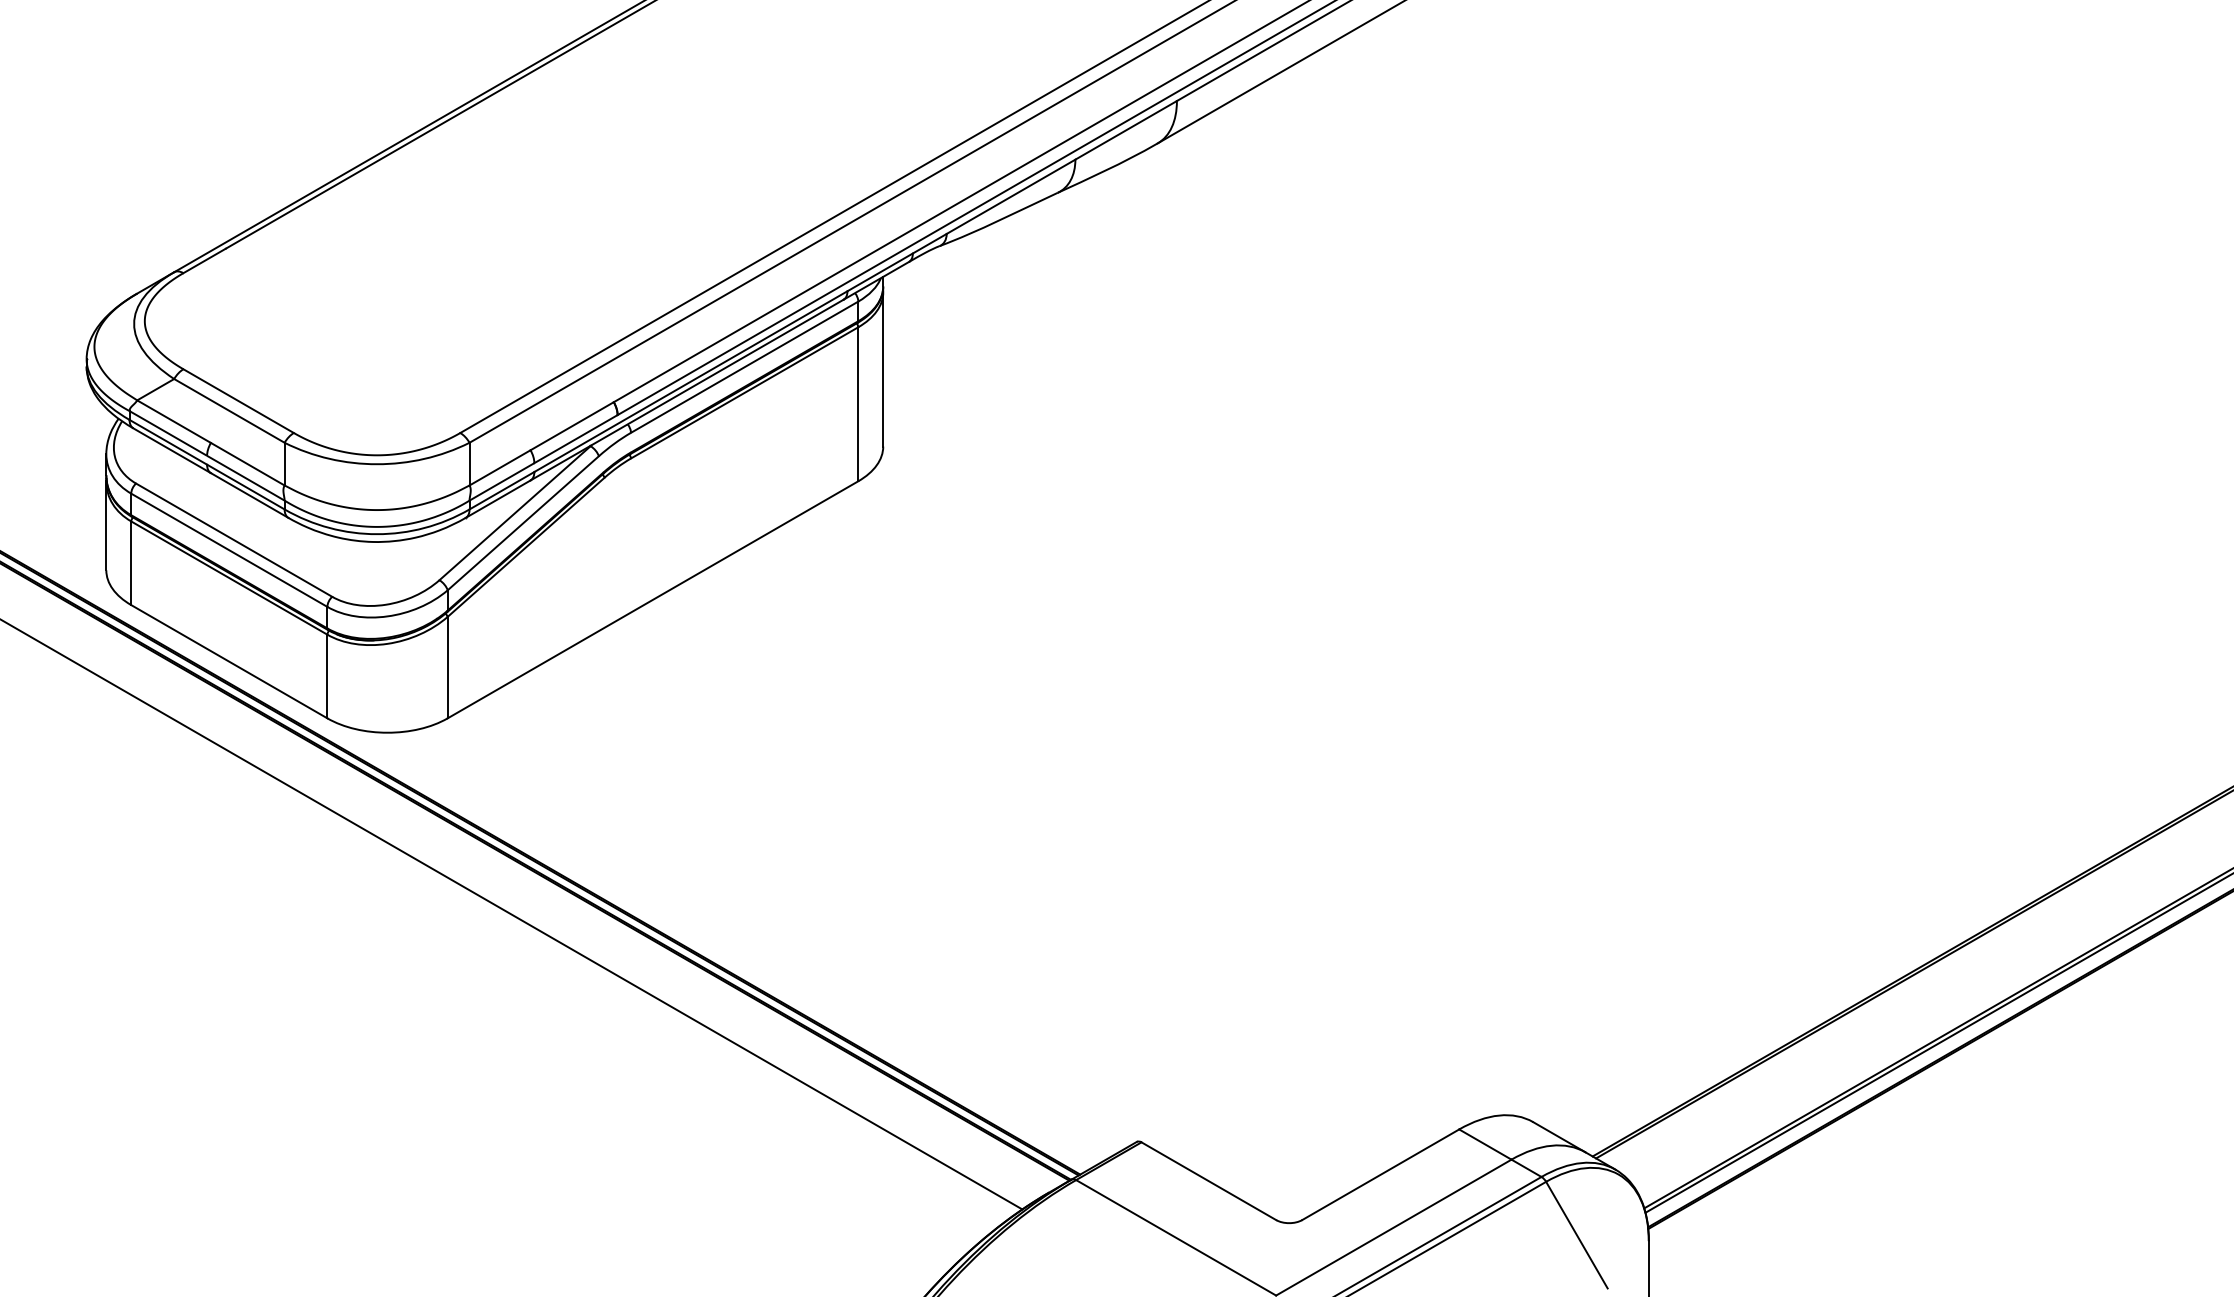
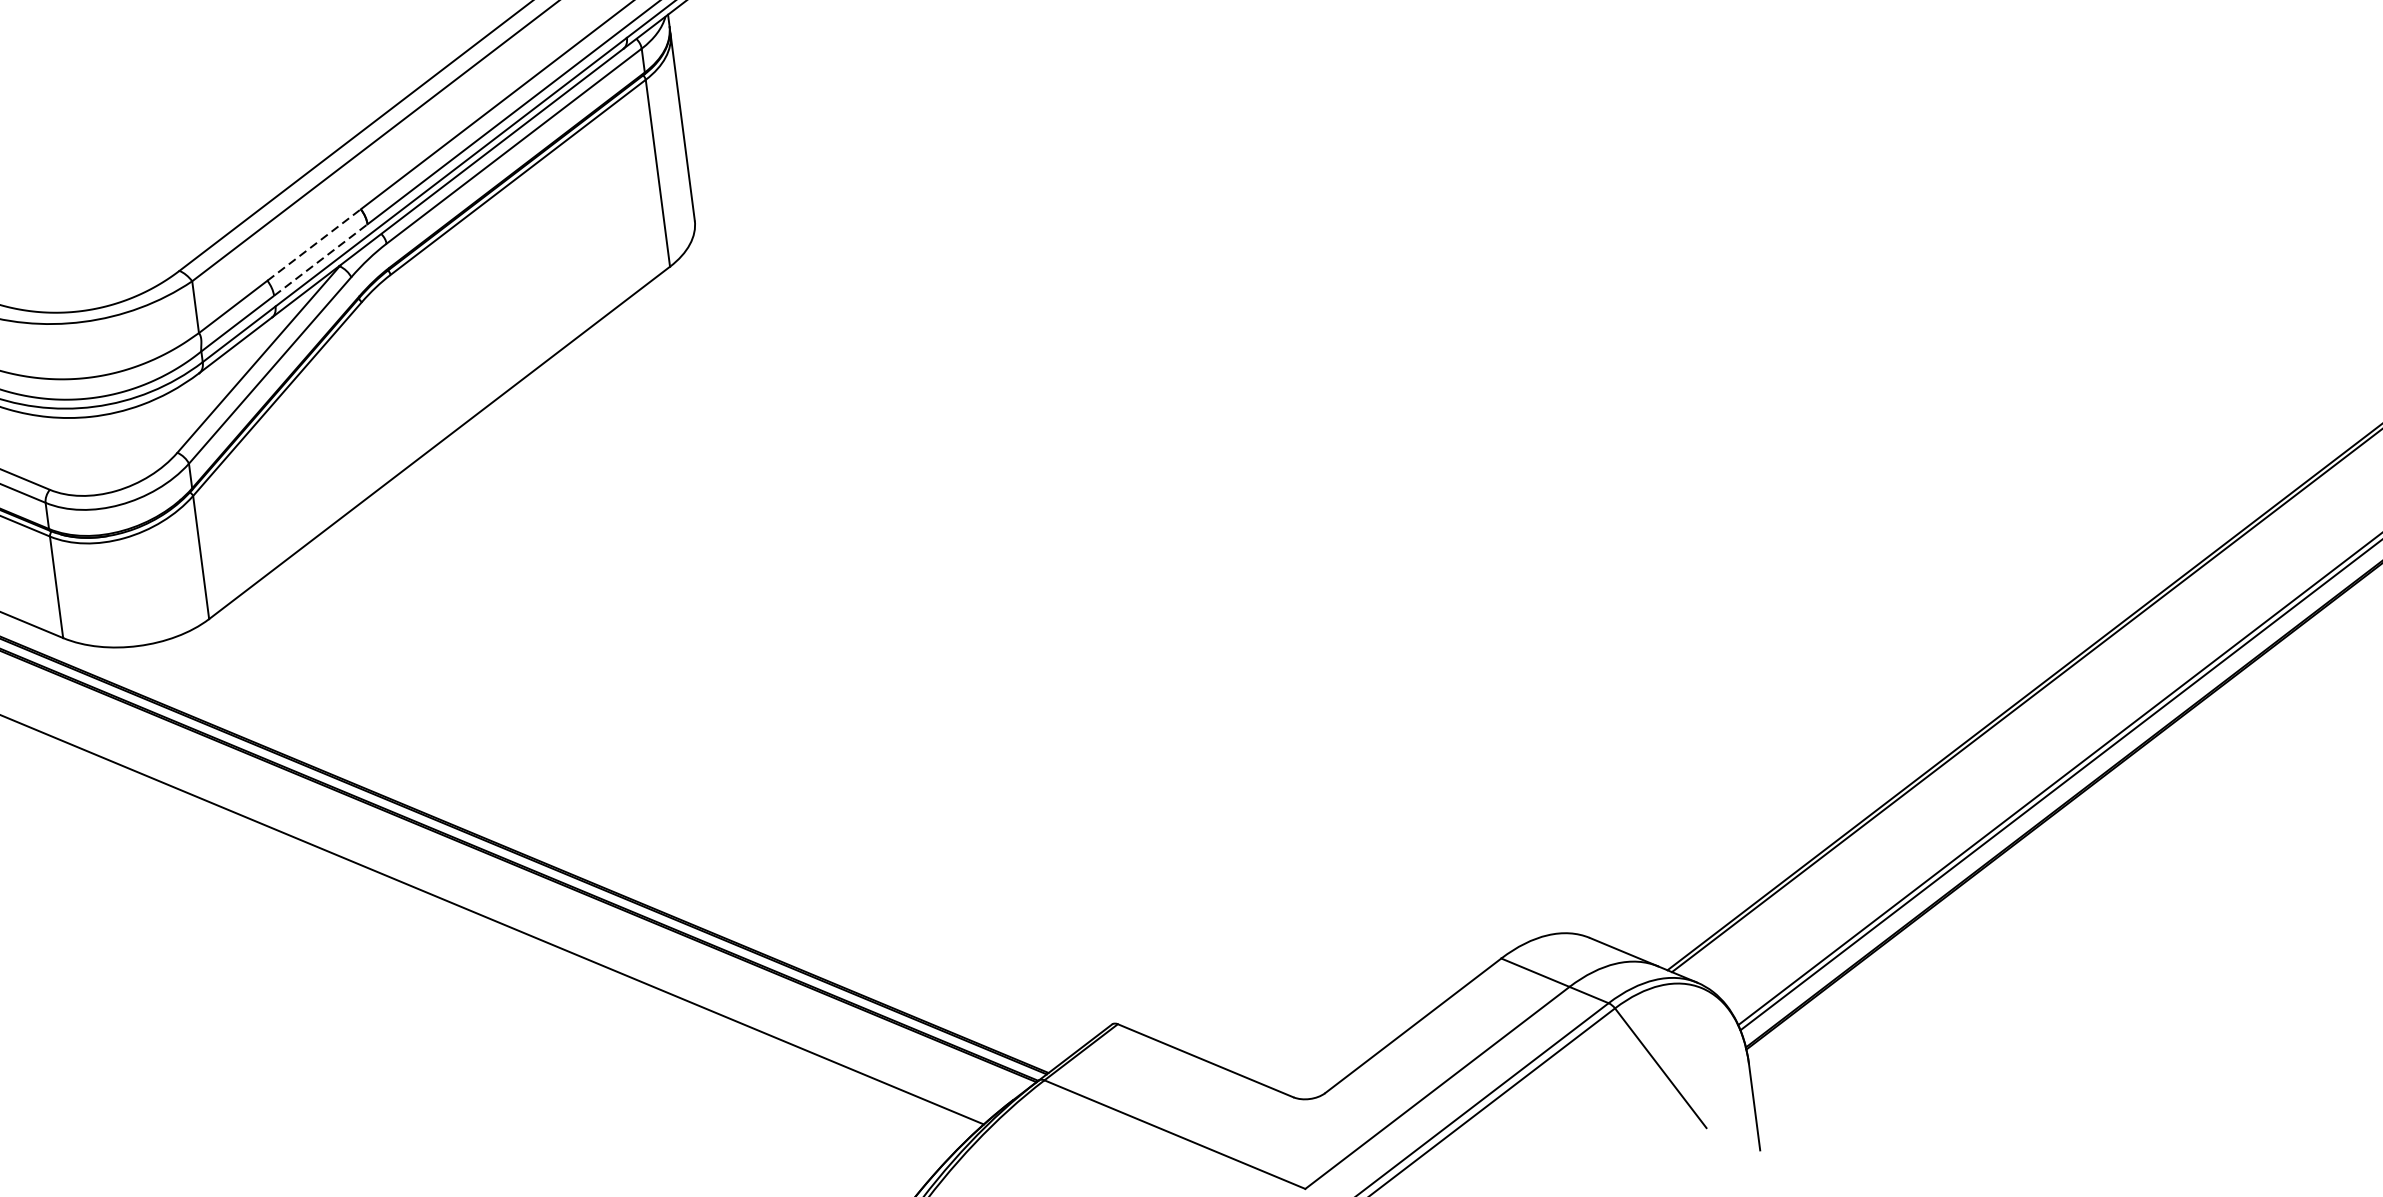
line: (572, 425) -> (314, 244), solid -> dashed
line: (576, 438) -> (321, 259), solid -> dashed

